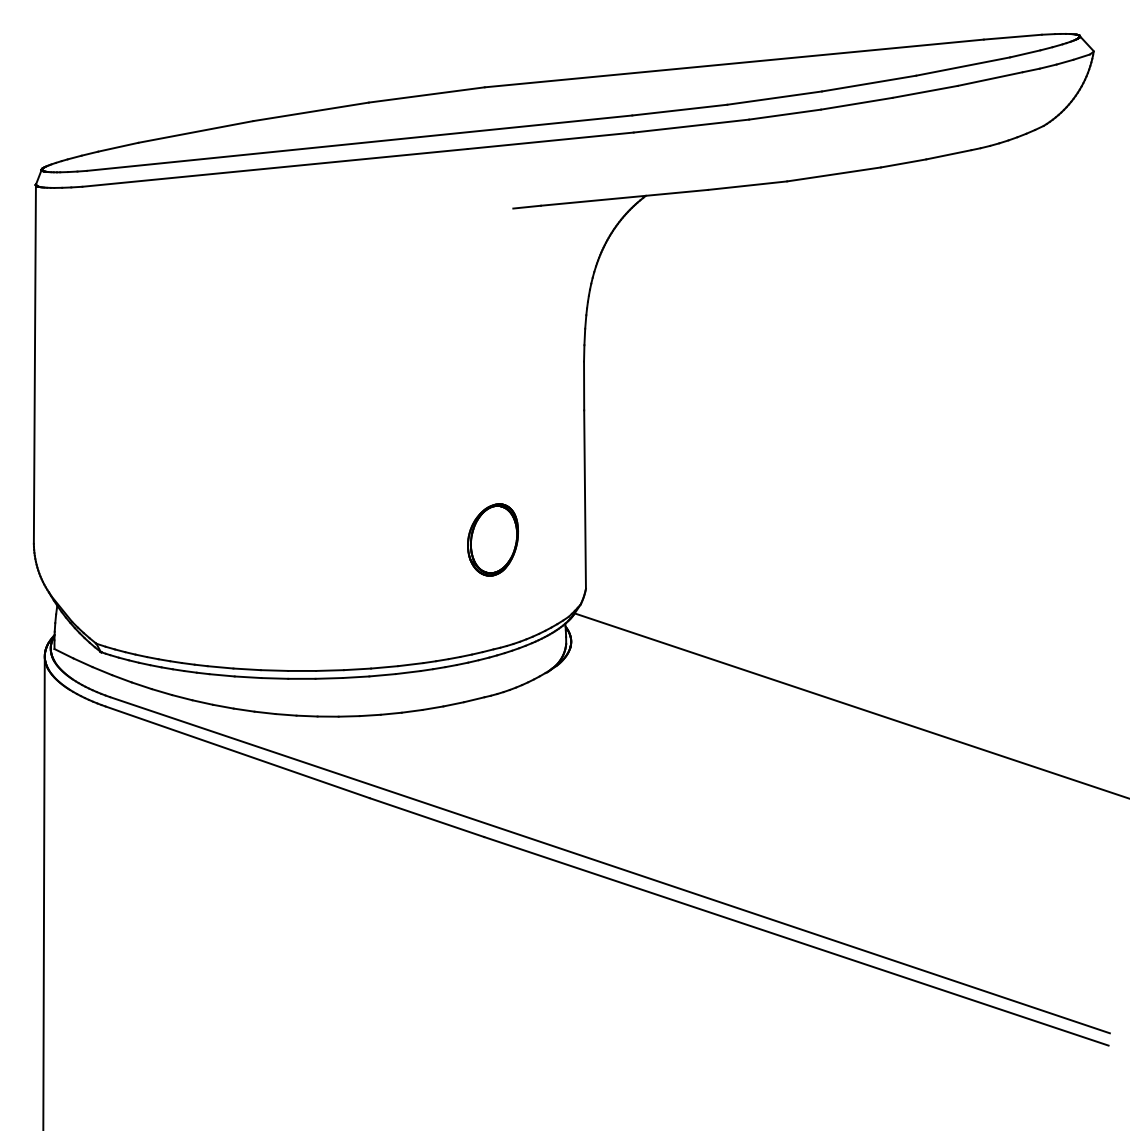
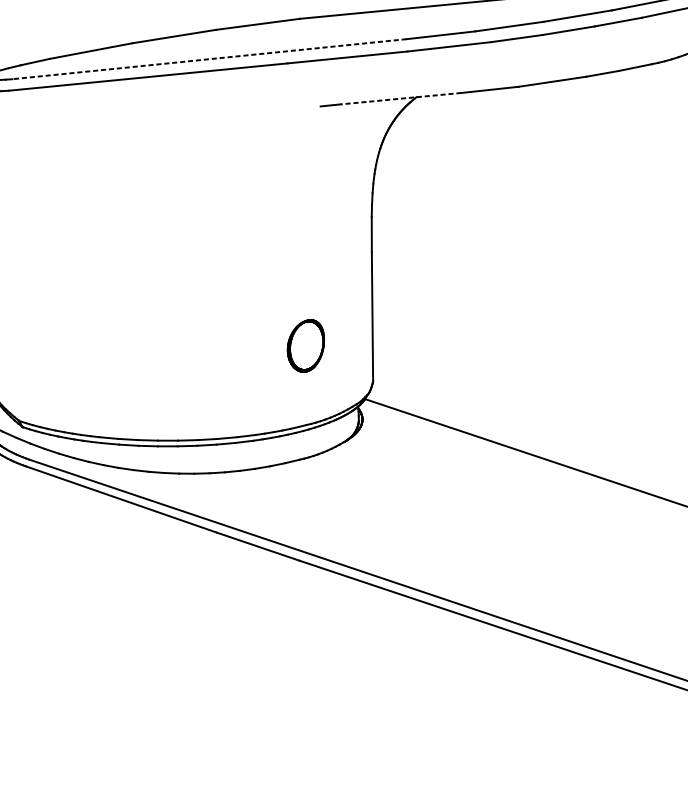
line: (359, 143) -> (209, 59), solid -> dashed
line: (624, 197) -> (400, 98), solid -> dashed

